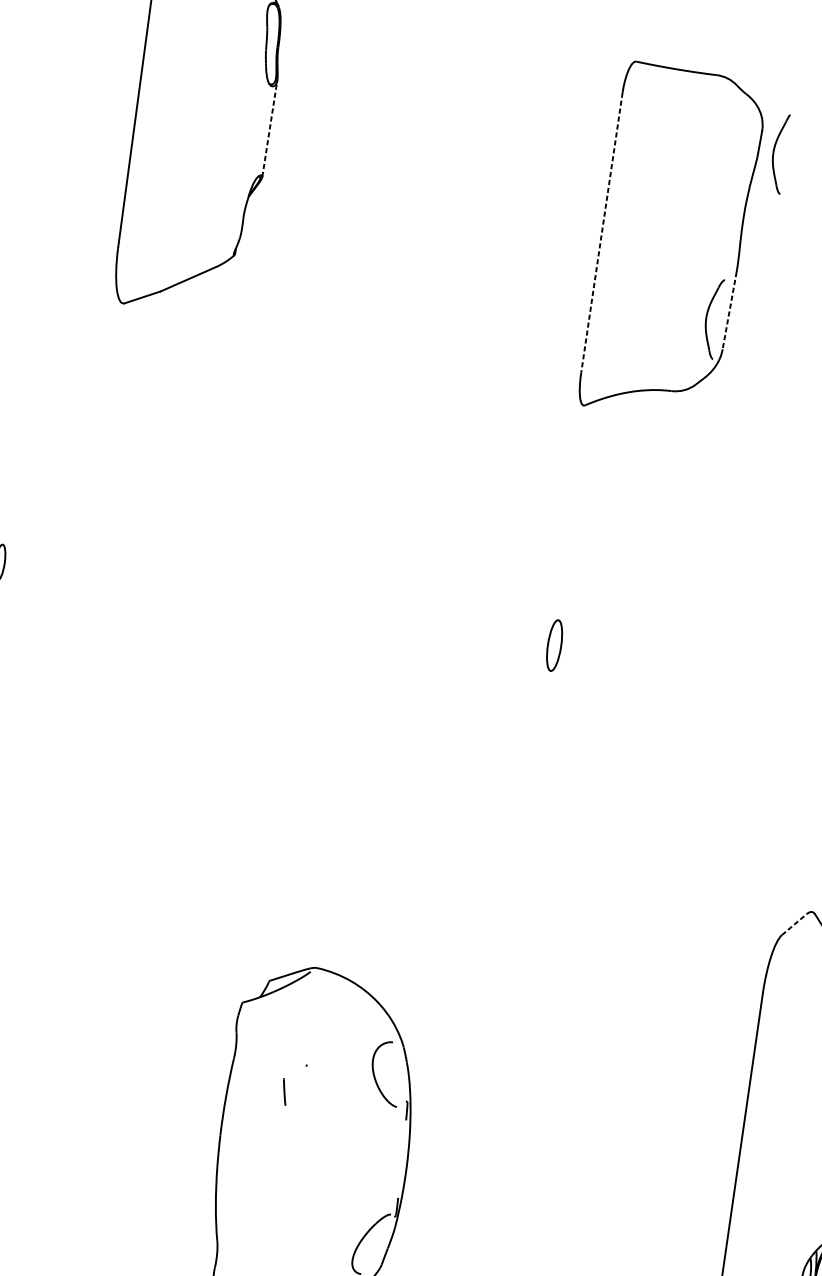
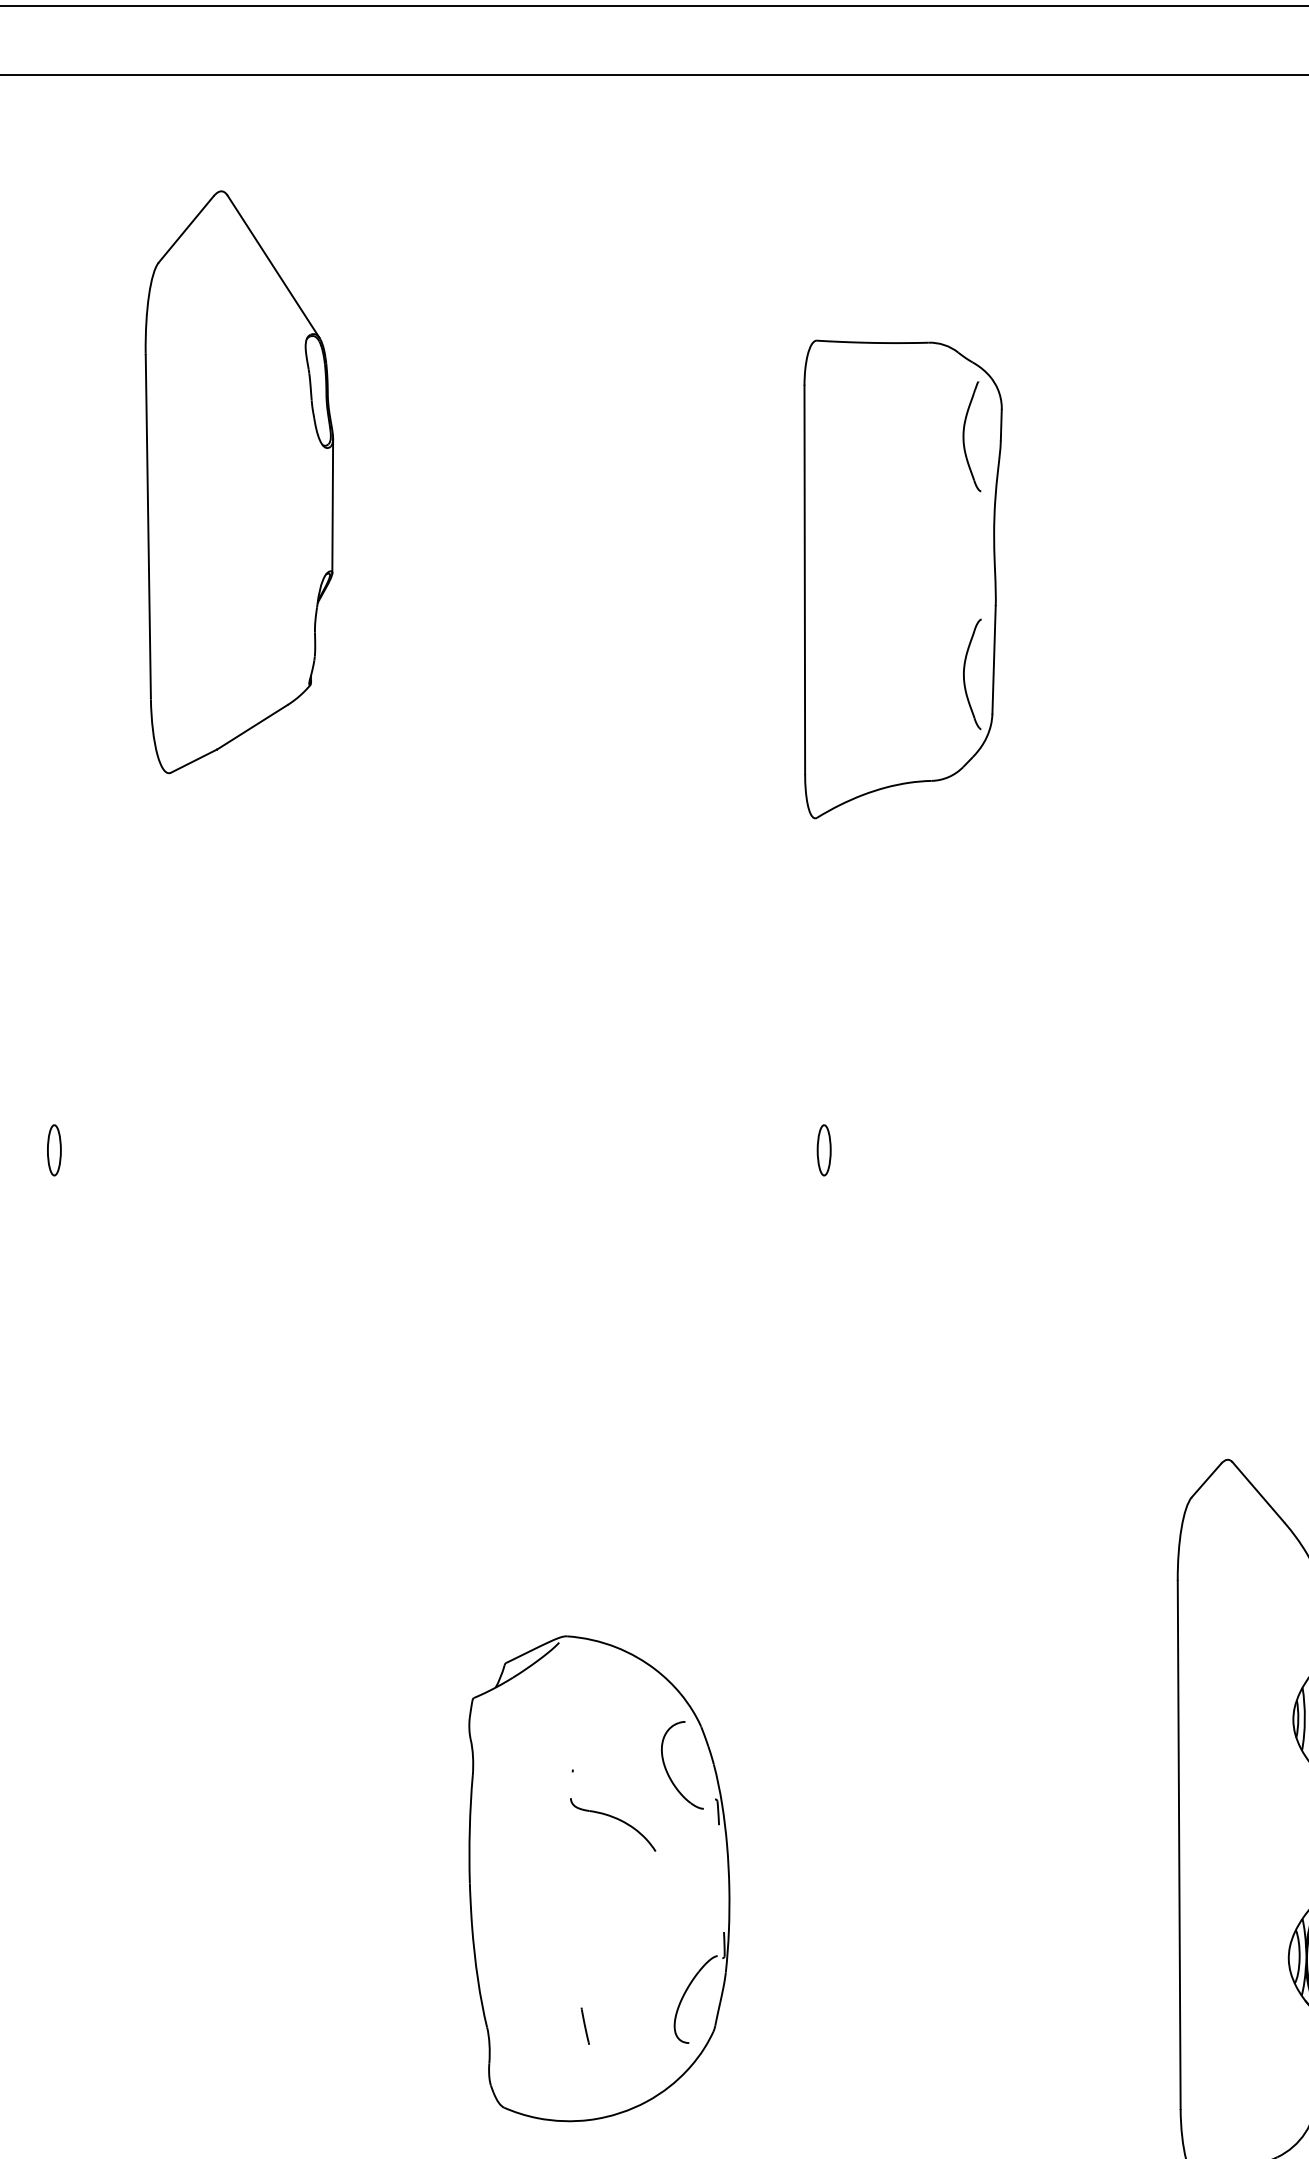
line: (269, 128) -> (332, 505), dashed -> solid
part: (774, 152) -> (964, 436), moved
line: (601, 233) -> (804, 580), dashed -> solid
line: (730, 310) -> (994, 659), dashed -> solid
part: (553, 645) -> (823, 1150), size x0.71
line: (794, 924) -> (1206, 1480), dashed -> solid
line: (284, 1091) -> (584, 2025), moved
part: (330, 1108) -> (613, 1824), added

